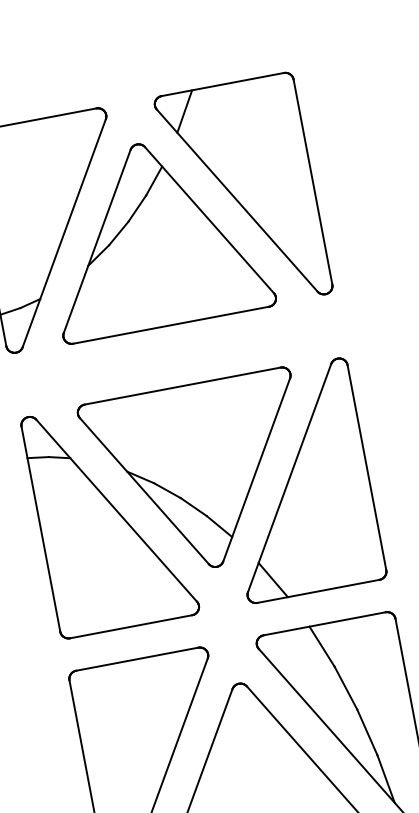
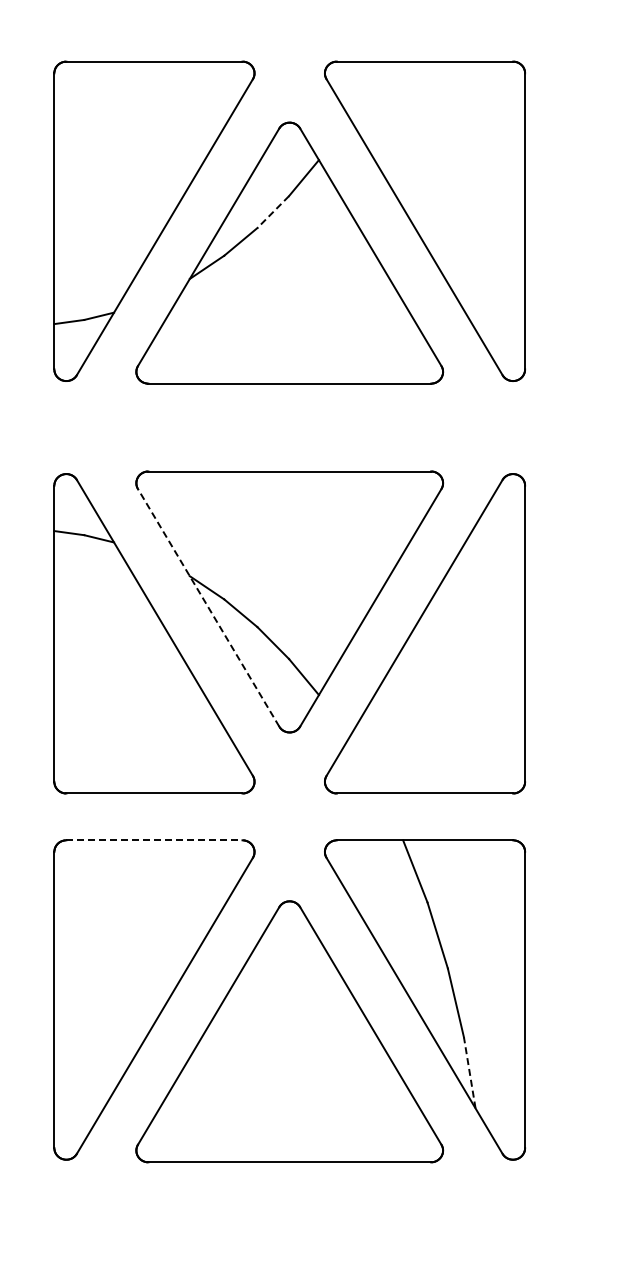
line: (184, 111) -> (364, 88), removed
line: (136, 208) -> (272, 212), solid -> dashed
line: (144, 490) -> (208, 607), solid -> dashed
line: (272, 579) -> (364, 765), removed
line: (137, 659) -> (154, 840), solid -> dashed
line: (385, 778) -> (469, 1072), solid -> dashed

